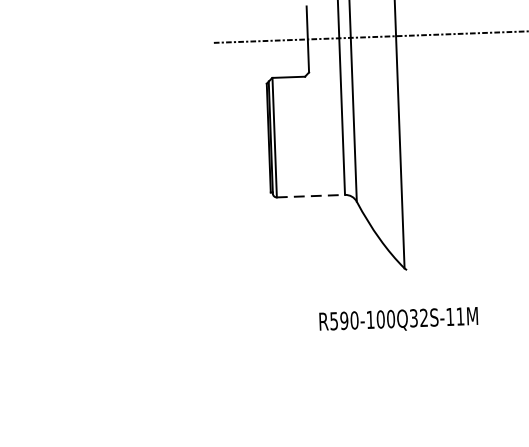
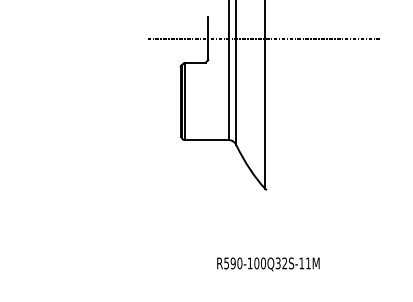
line: (312, 196) -> (207, 140), dashed -> solid
text: (398, 320) -> (268, 264), moved

